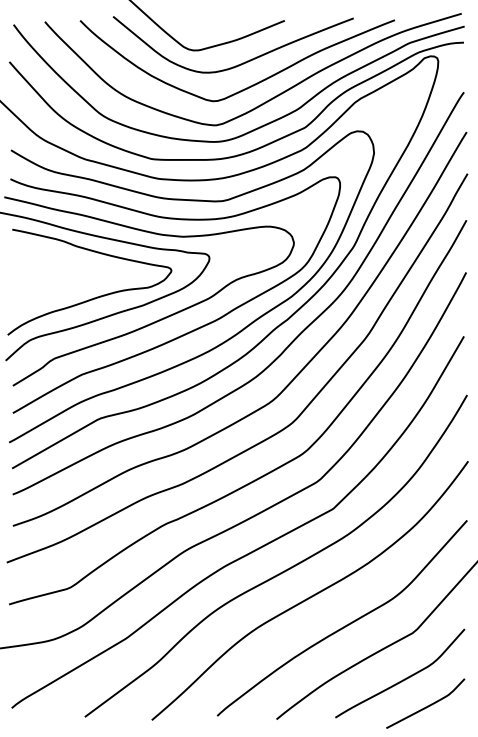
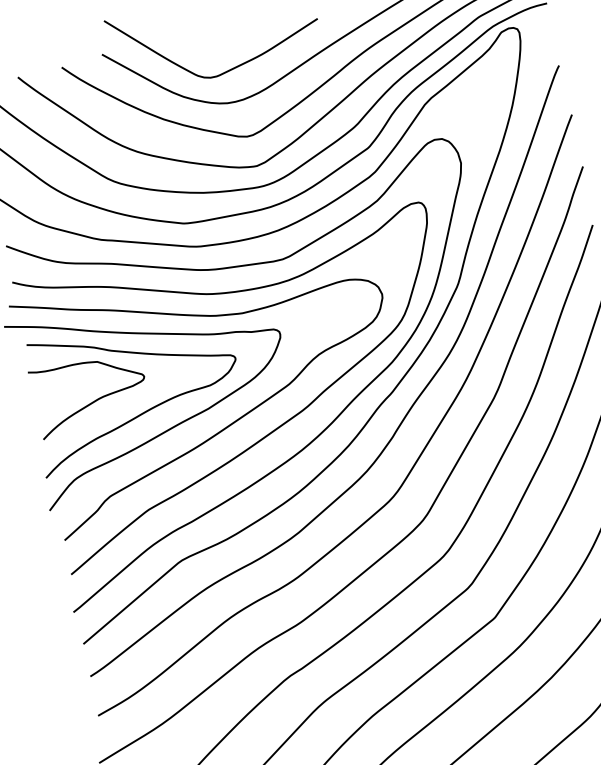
curve: (57, 281) -> (95, 399), added

